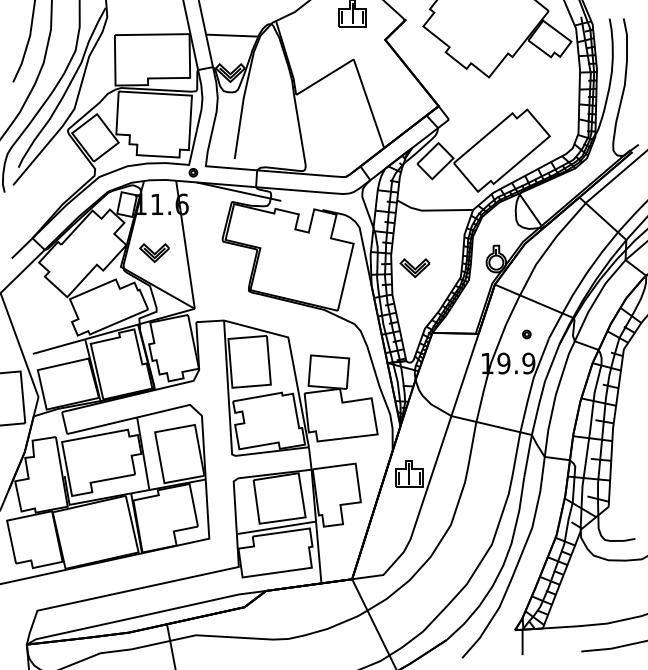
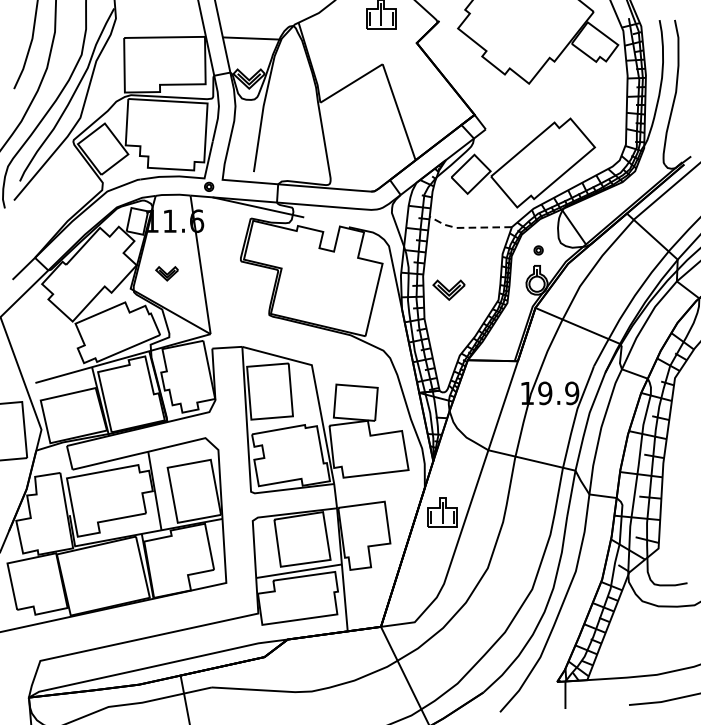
line: (432, 210) -> (467, 227), solid -> dashed
part: (154, 252) -> (167, 273), size x0.7
part: (526, 334) -> (538, 250), moved

